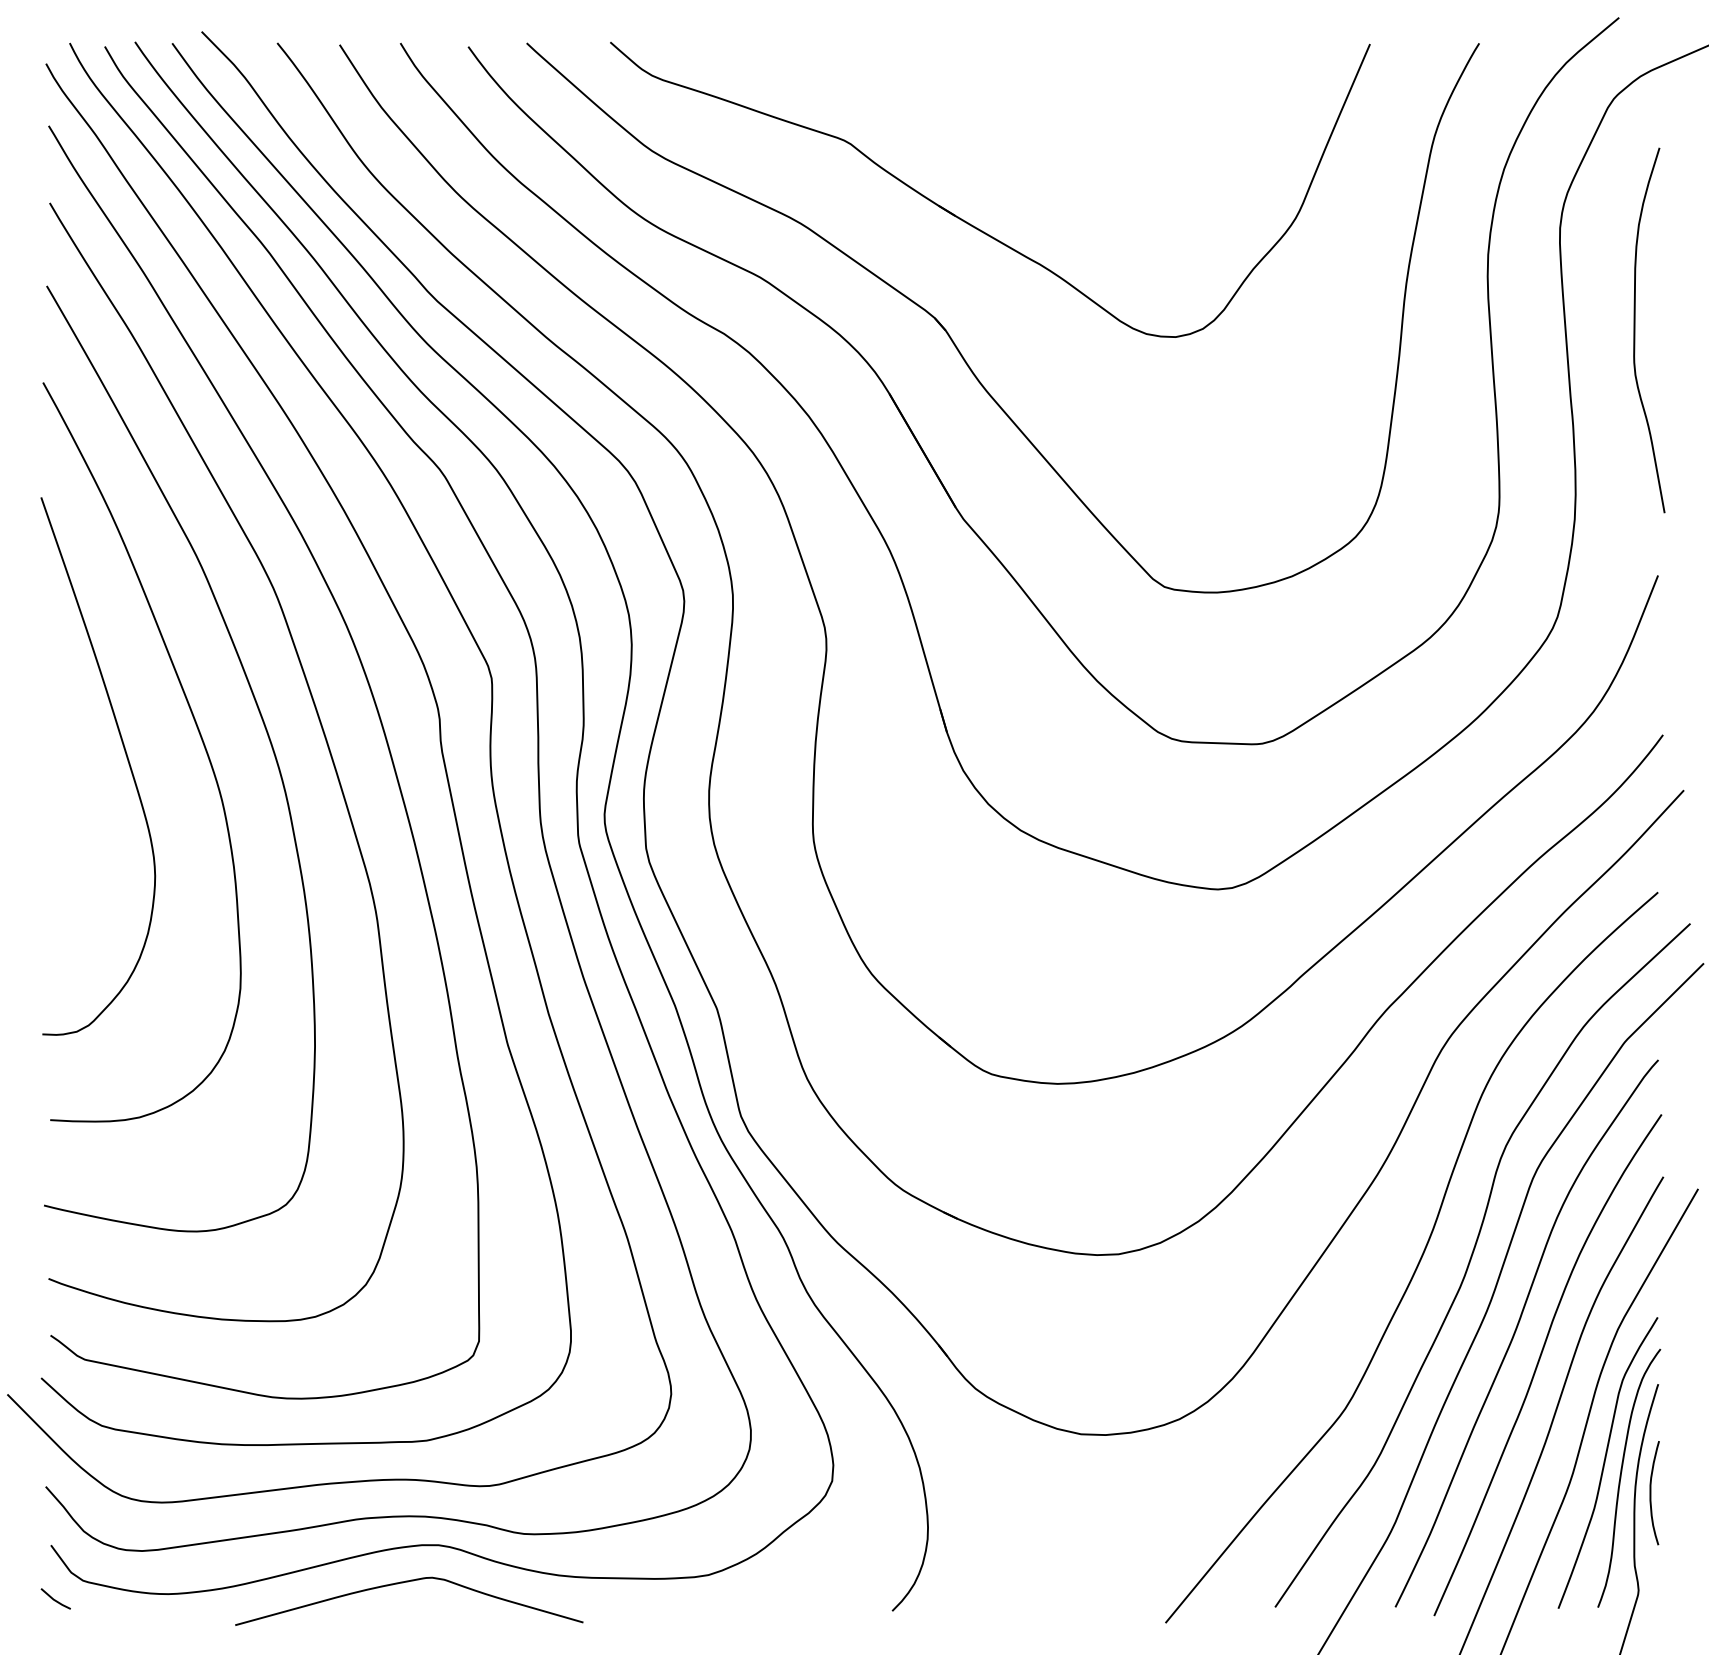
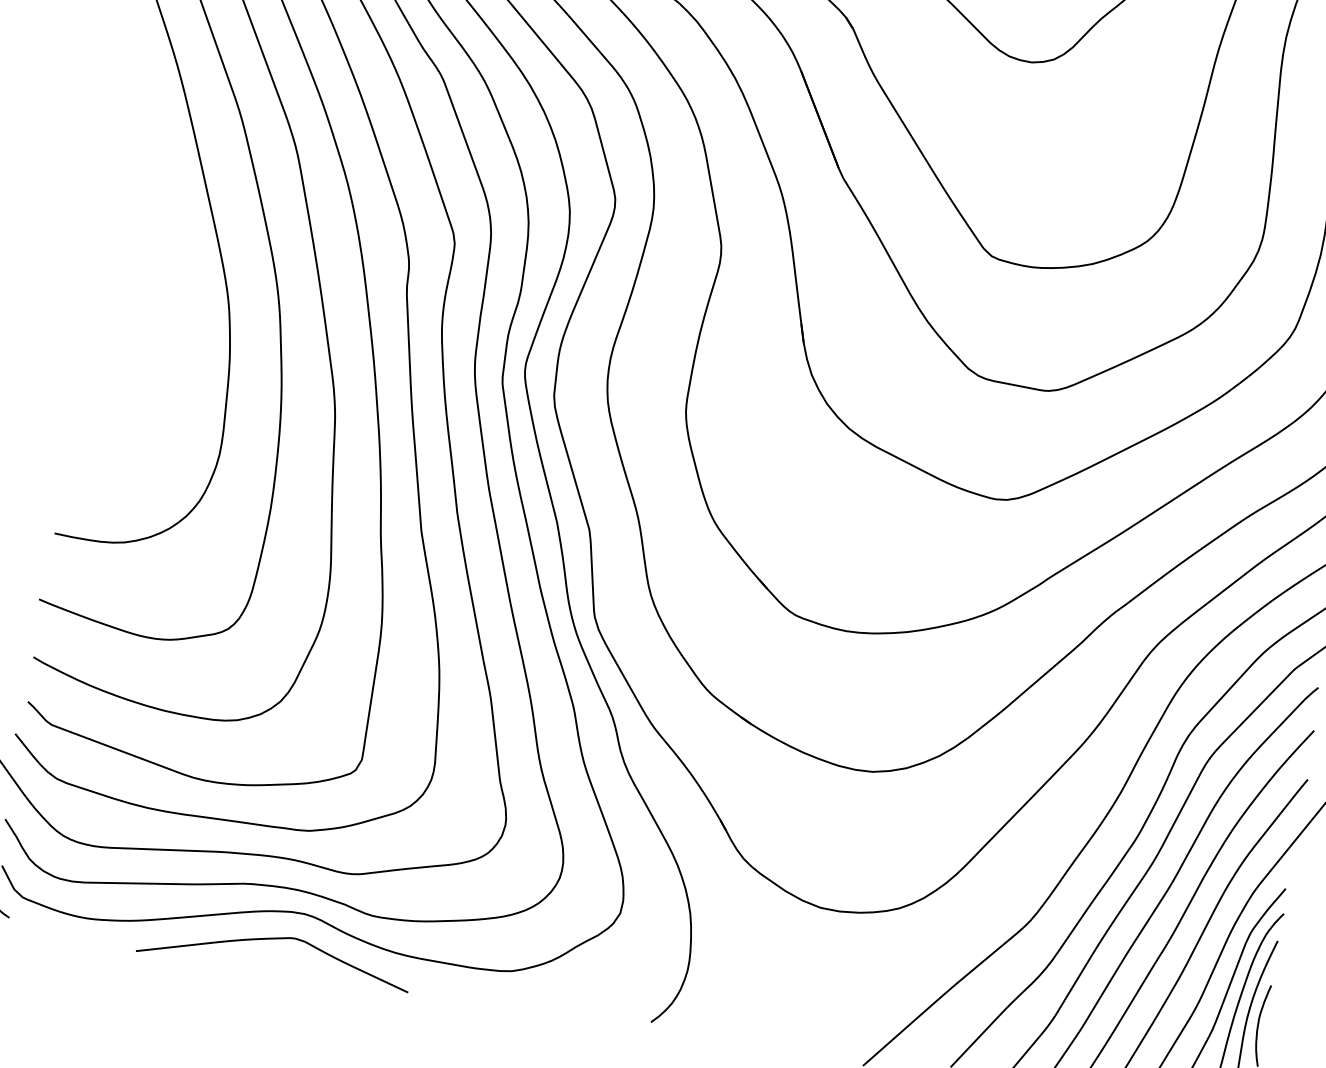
curve: (126, 758) -> (159, 260), removed

